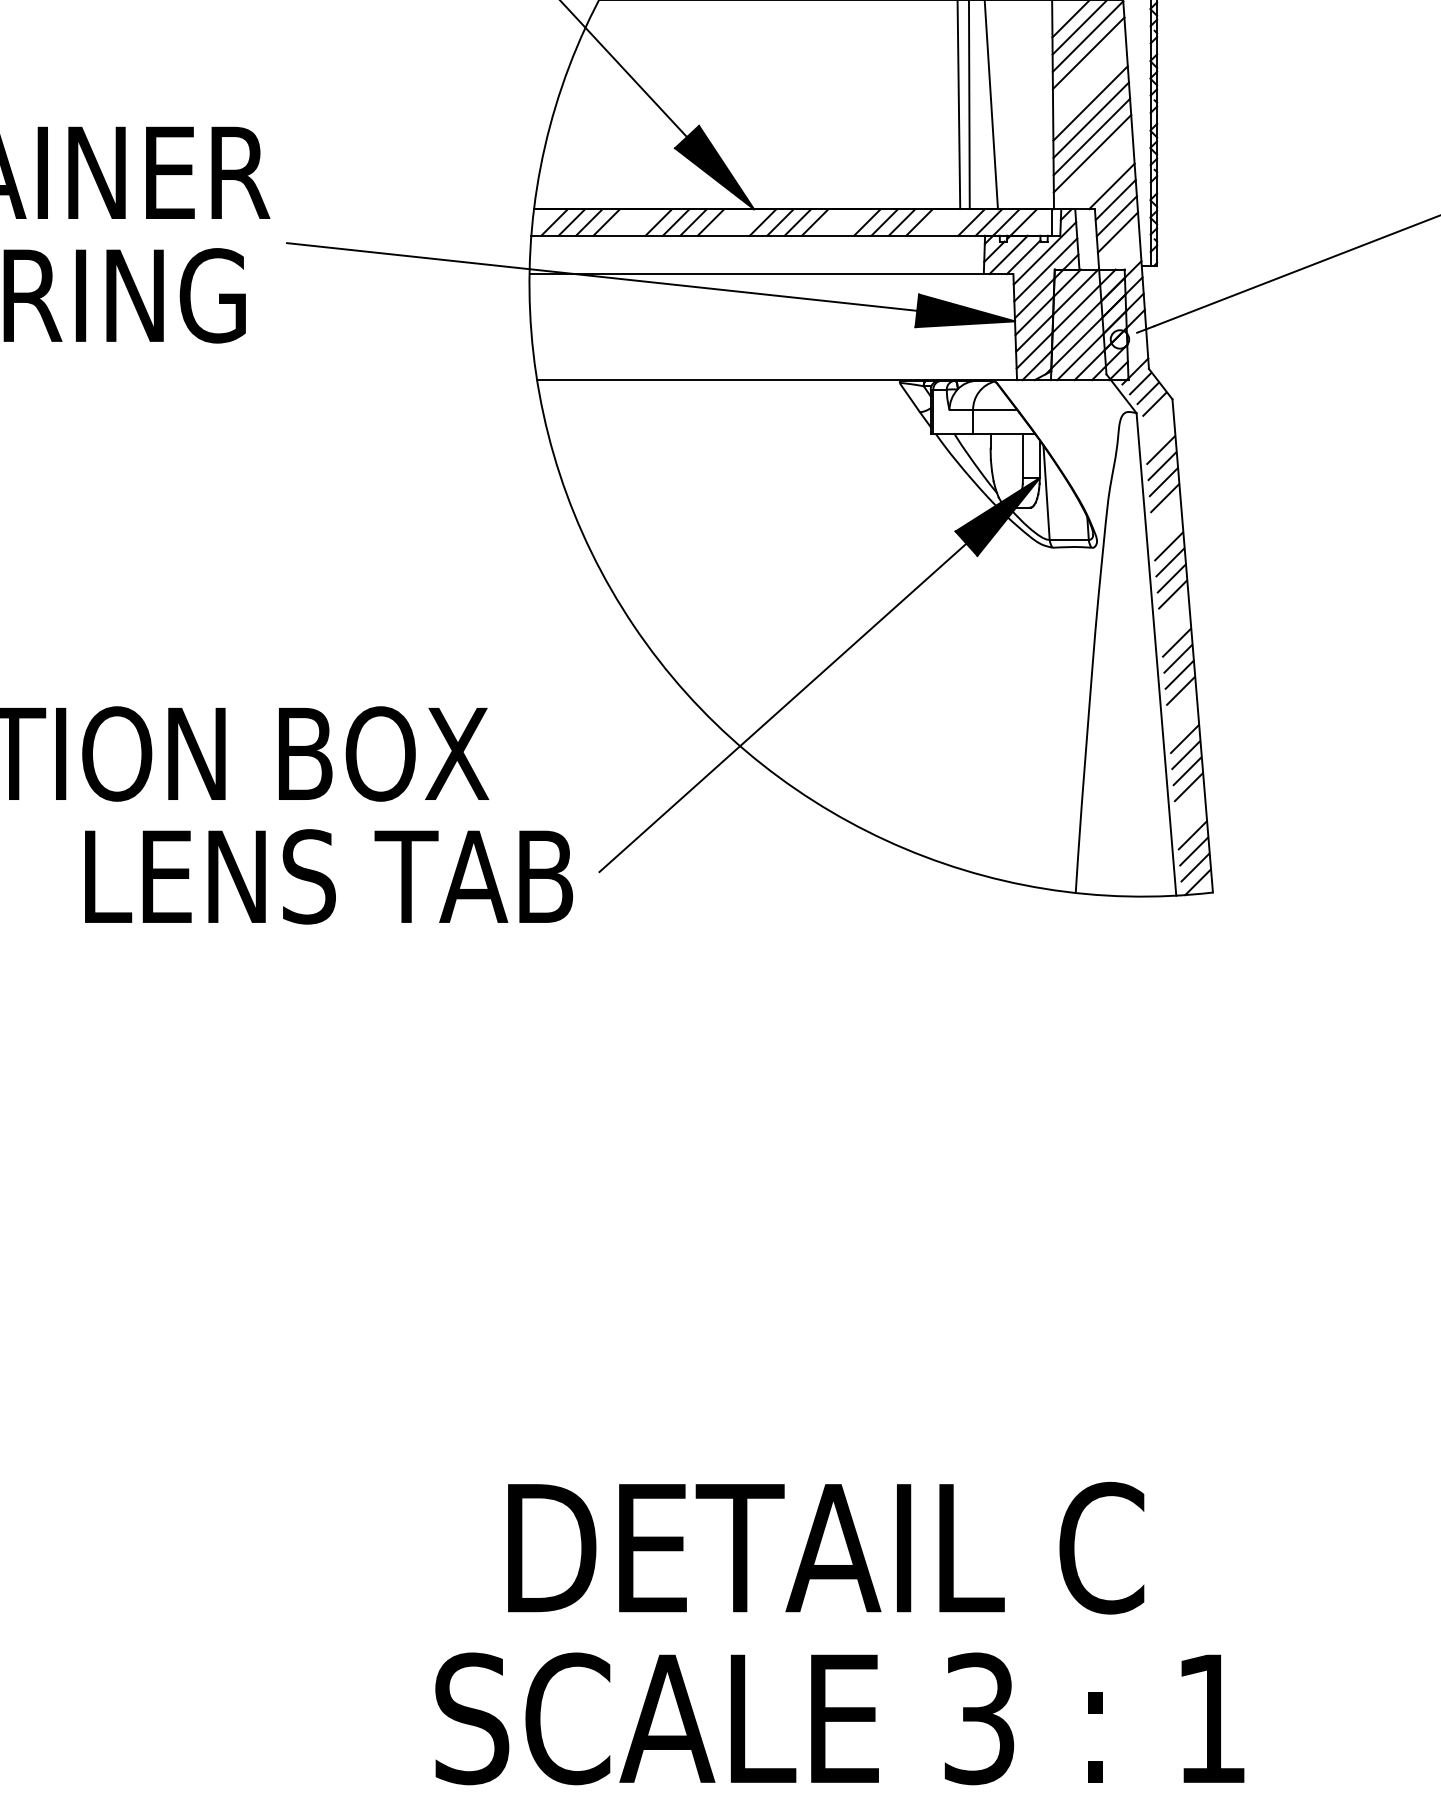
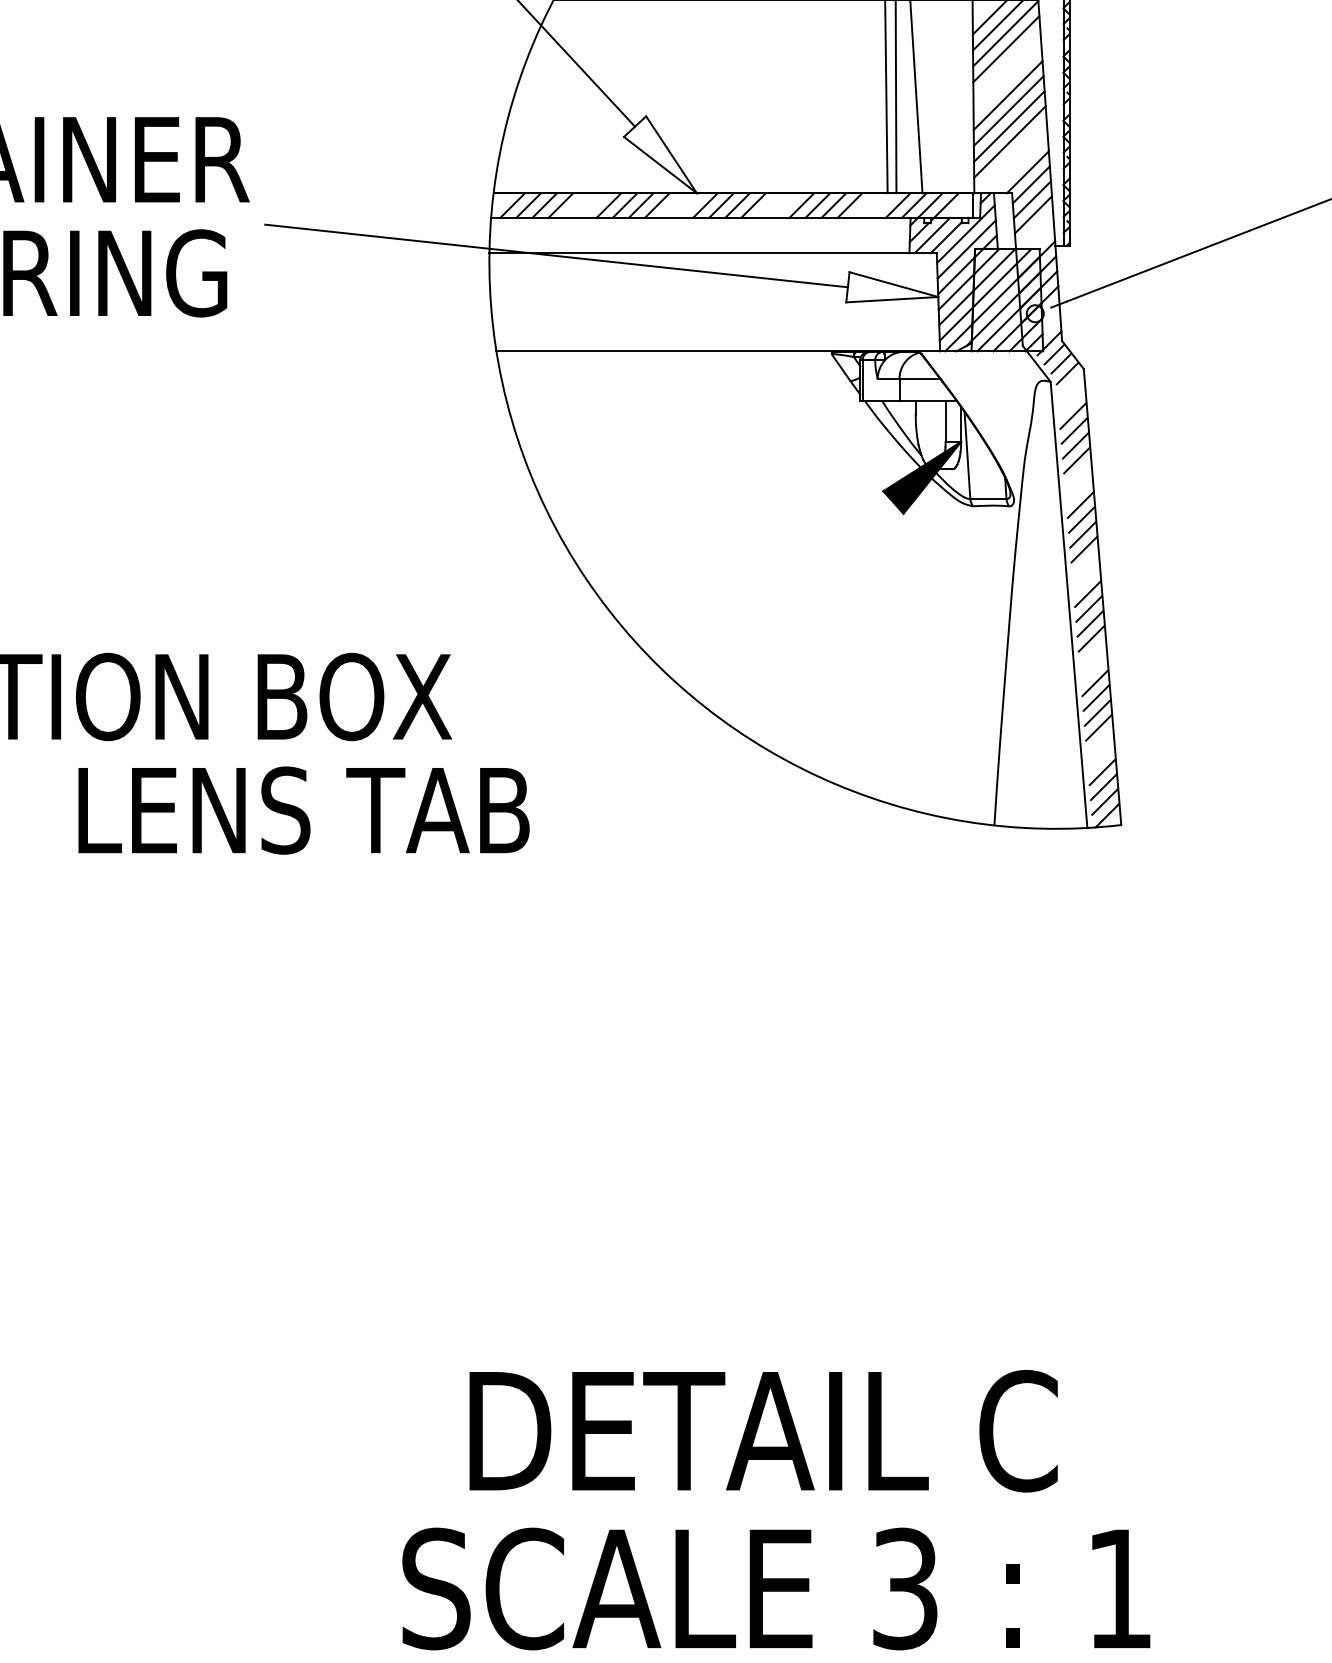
fill: (714, 167) -> (660, 154), removed
fill: (965, 310) -> (892, 286), removed
line: (782, 707) -> (723, 653), removed

